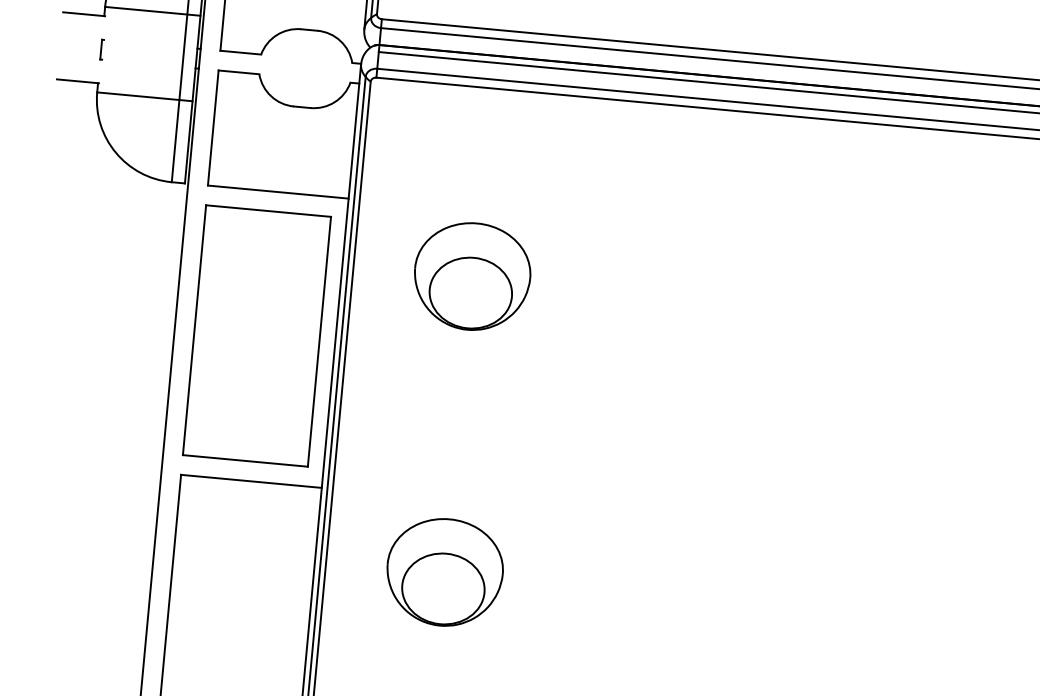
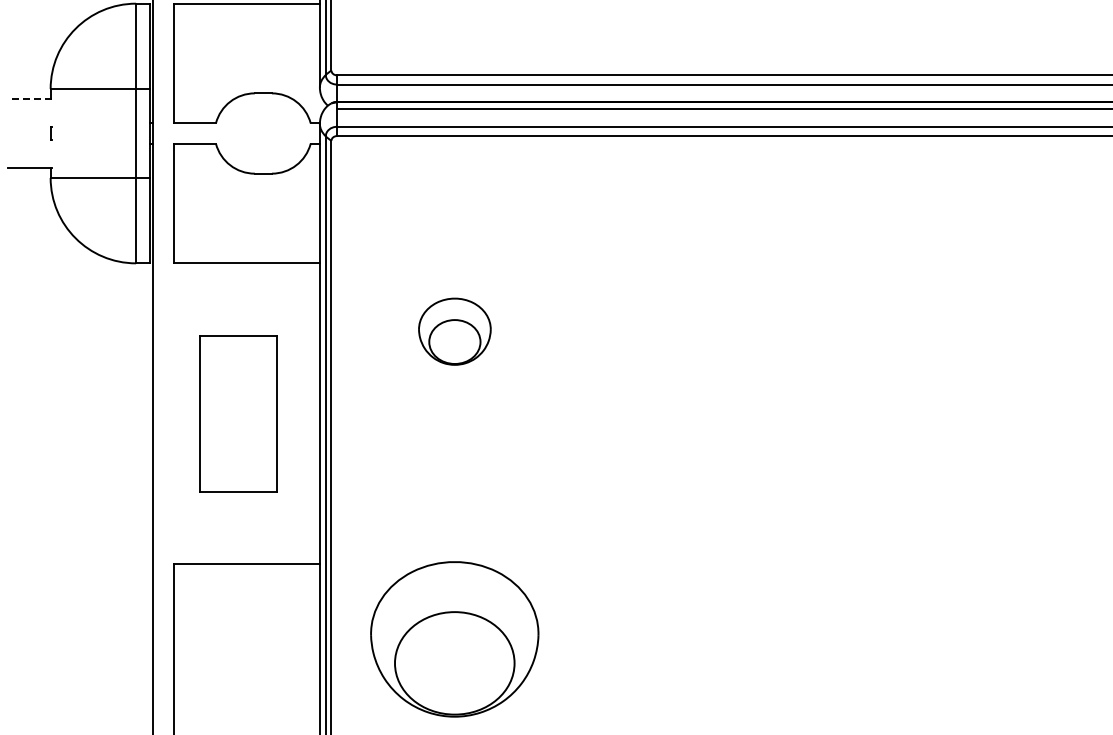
line: (83, 14) -> (29, 98), solid -> dashed
part: (102, 49) -> (51, 133), size x0.6
part: (472, 276) -> (454, 331), size x0.6
part: (256, 335) -> (238, 413), size x0.6
part: (444, 572) -> (454, 639), size x1.4

